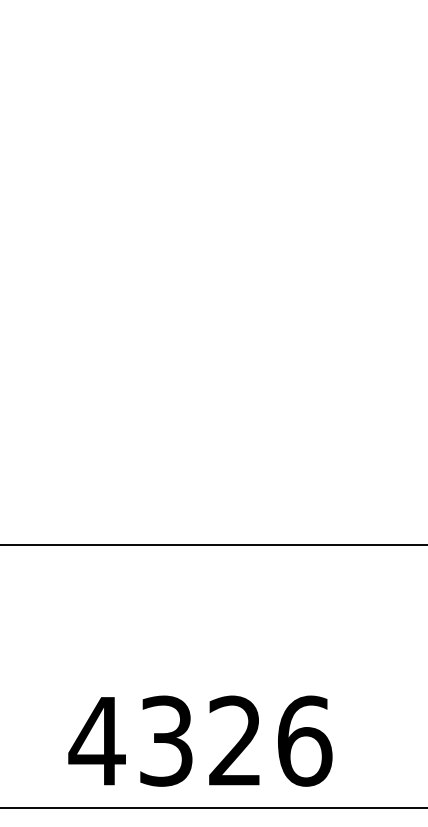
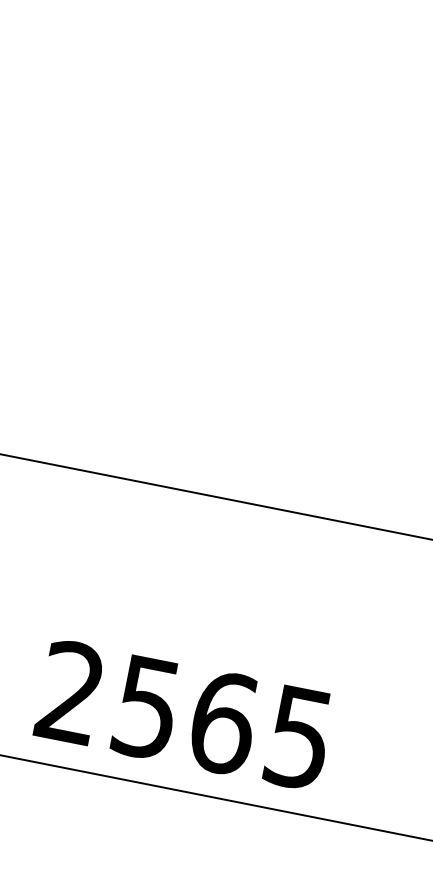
text: (200, 740) -> (184, 714), 4326 -> 2565

